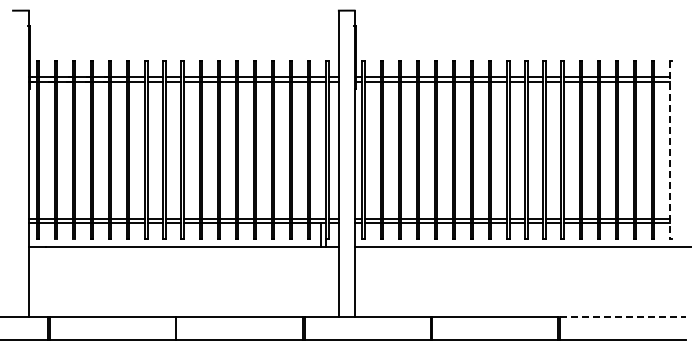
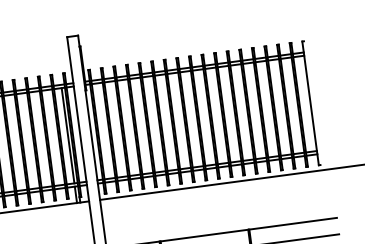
line: (321, 149) -> (68, 135), added
line: (670, 150) -> (310, 103), dashed -> solid
line: (622, 316) -> (292, 223), dashed -> solid

